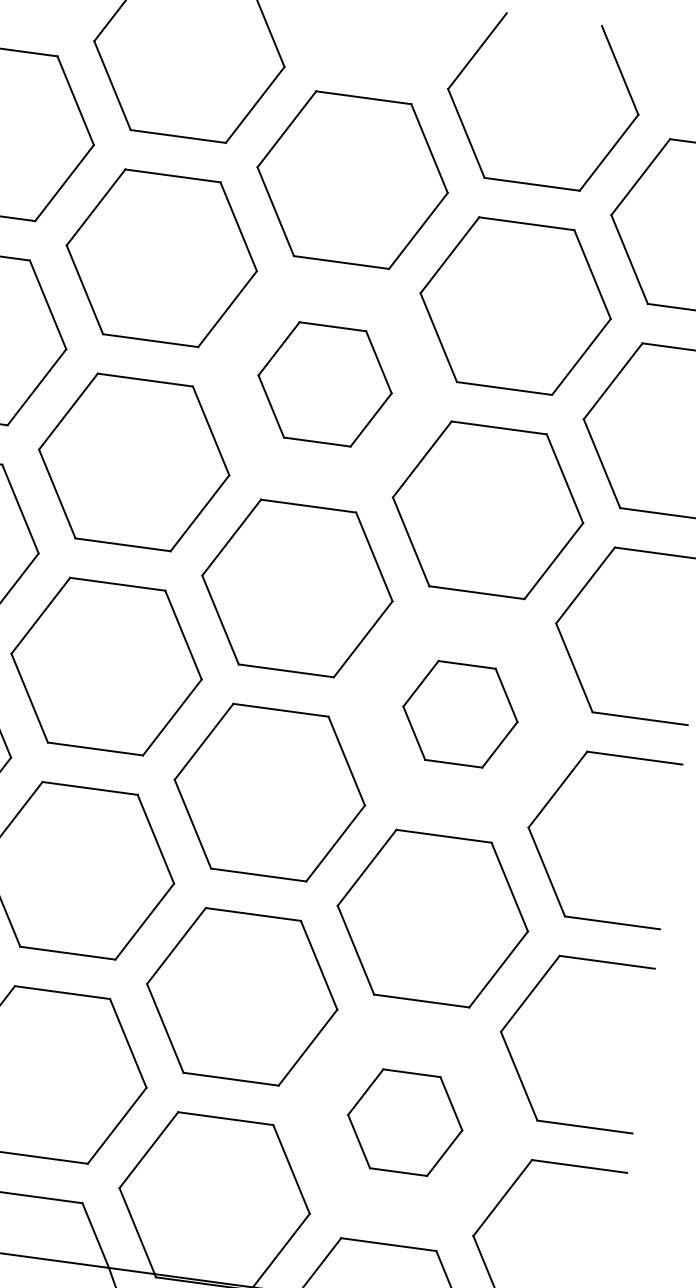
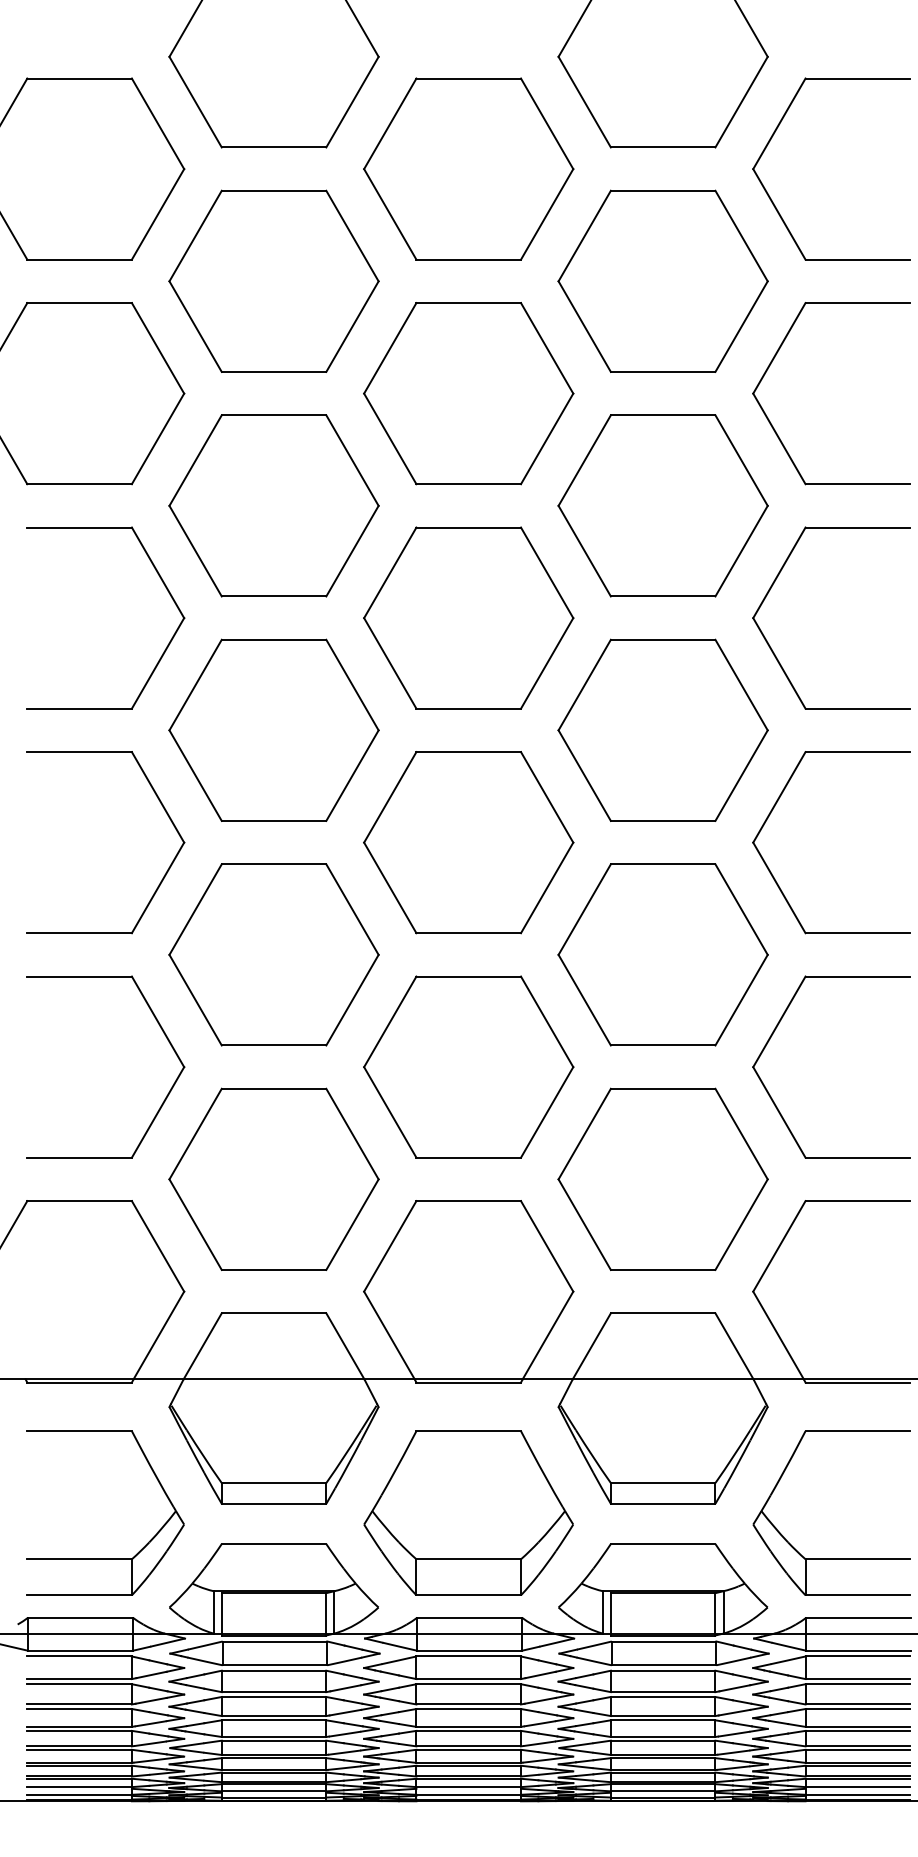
part: (324, 384) -> (468, 393), size x1.43
part: (459, 713) -> (662, 729), size x1.67
part: (404, 1121) -> (662, 1178), size x1.67

